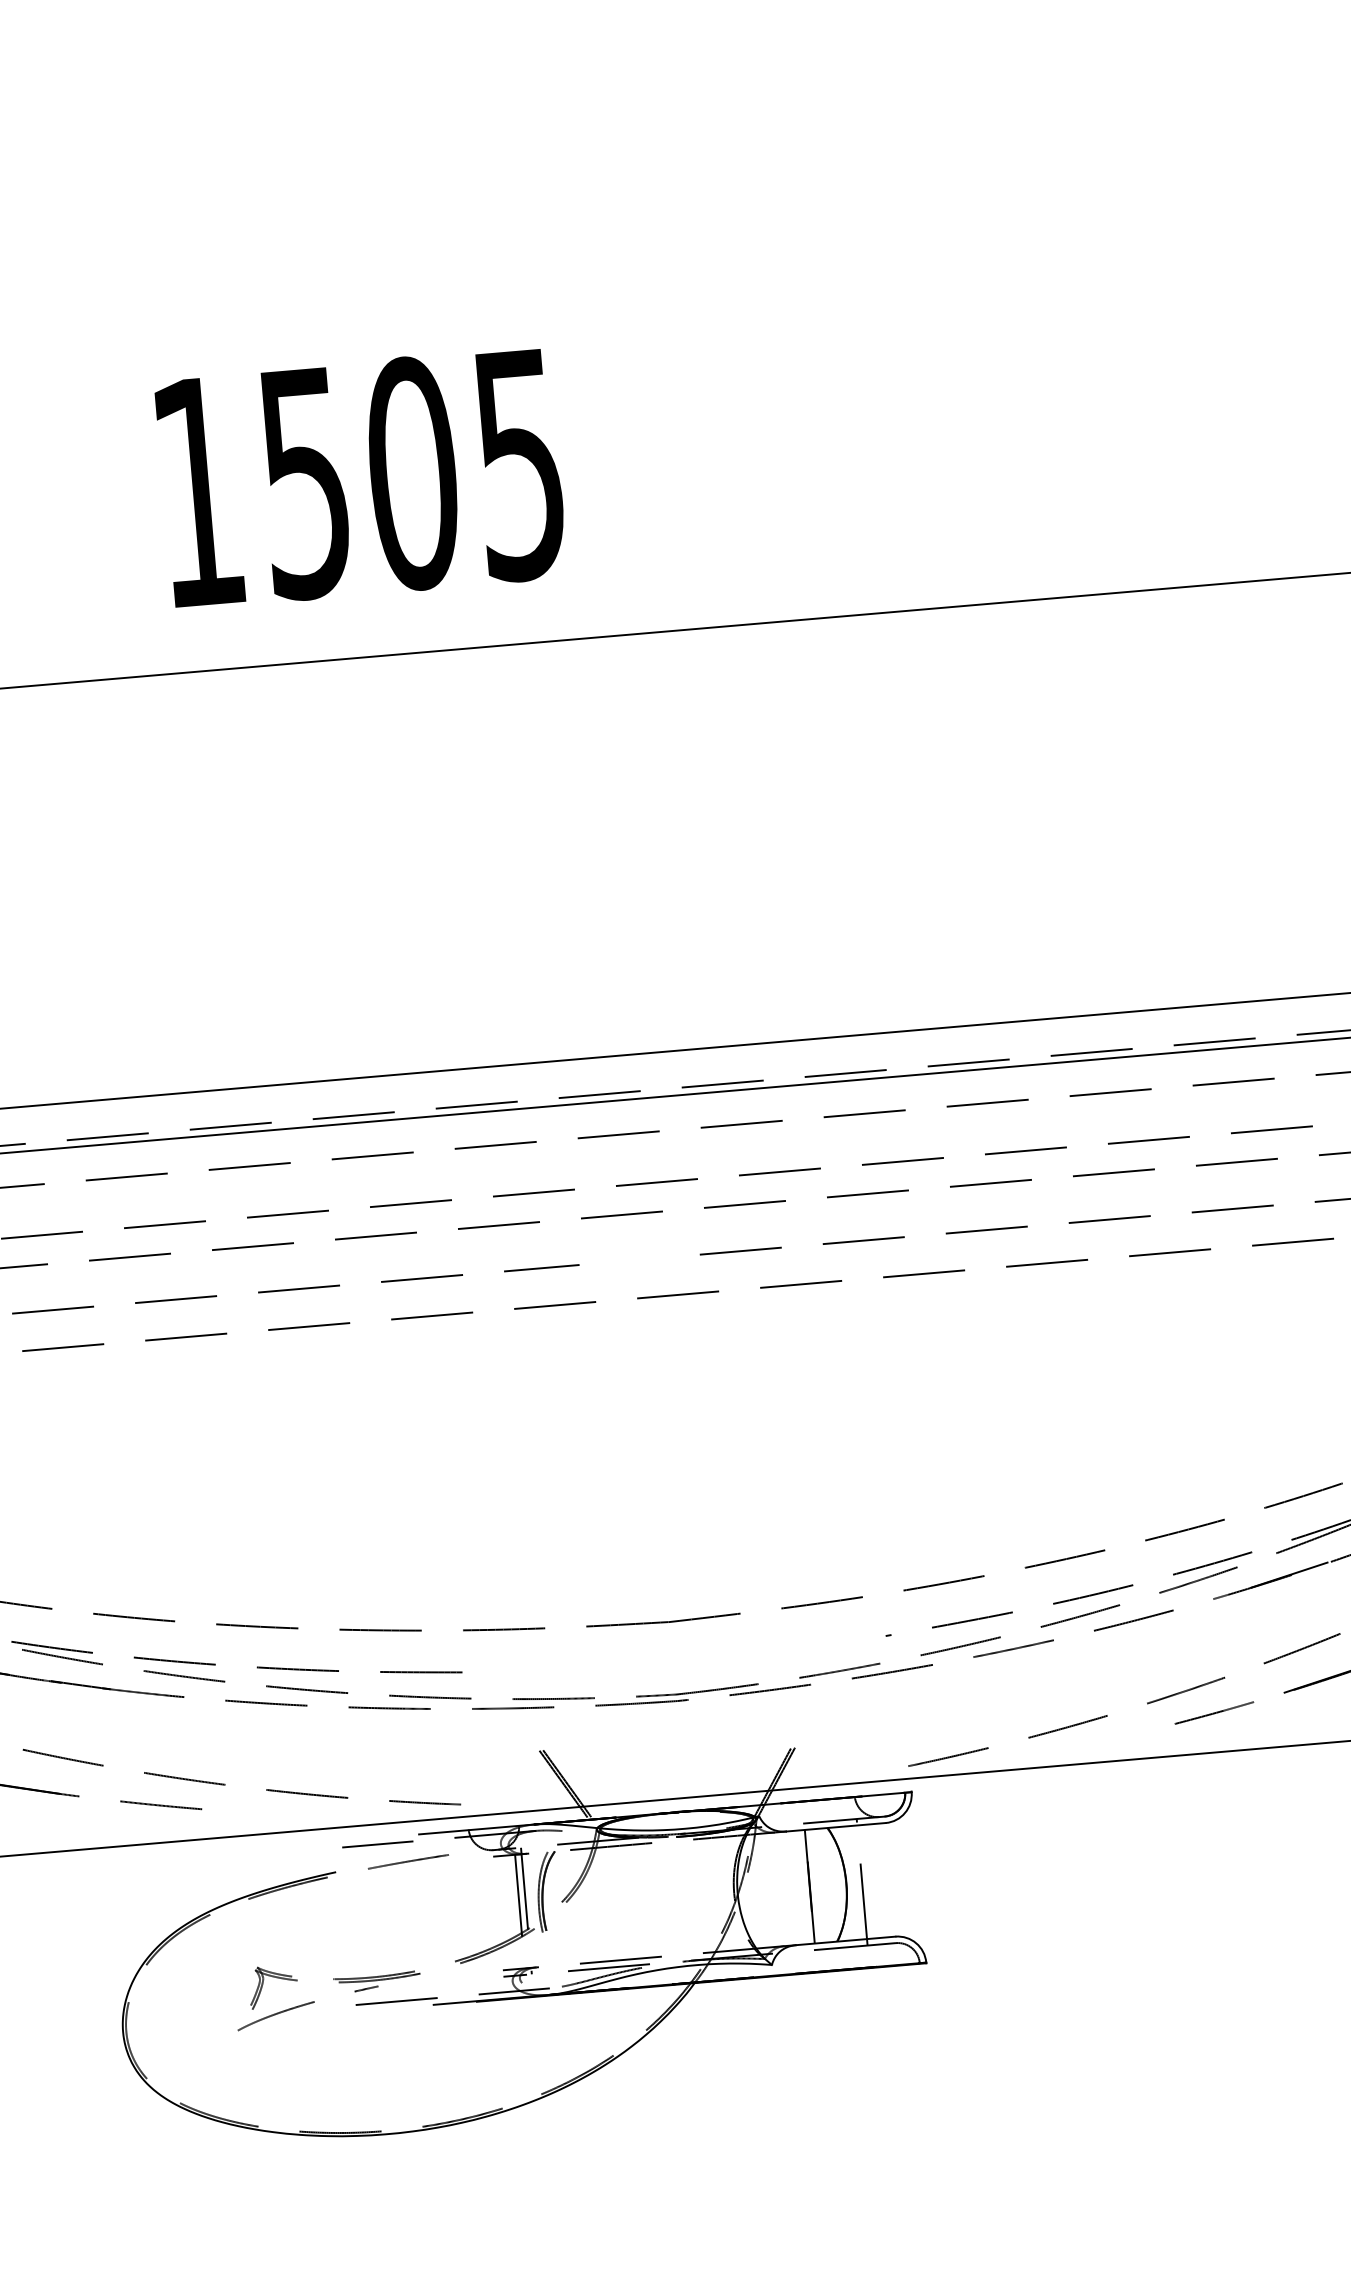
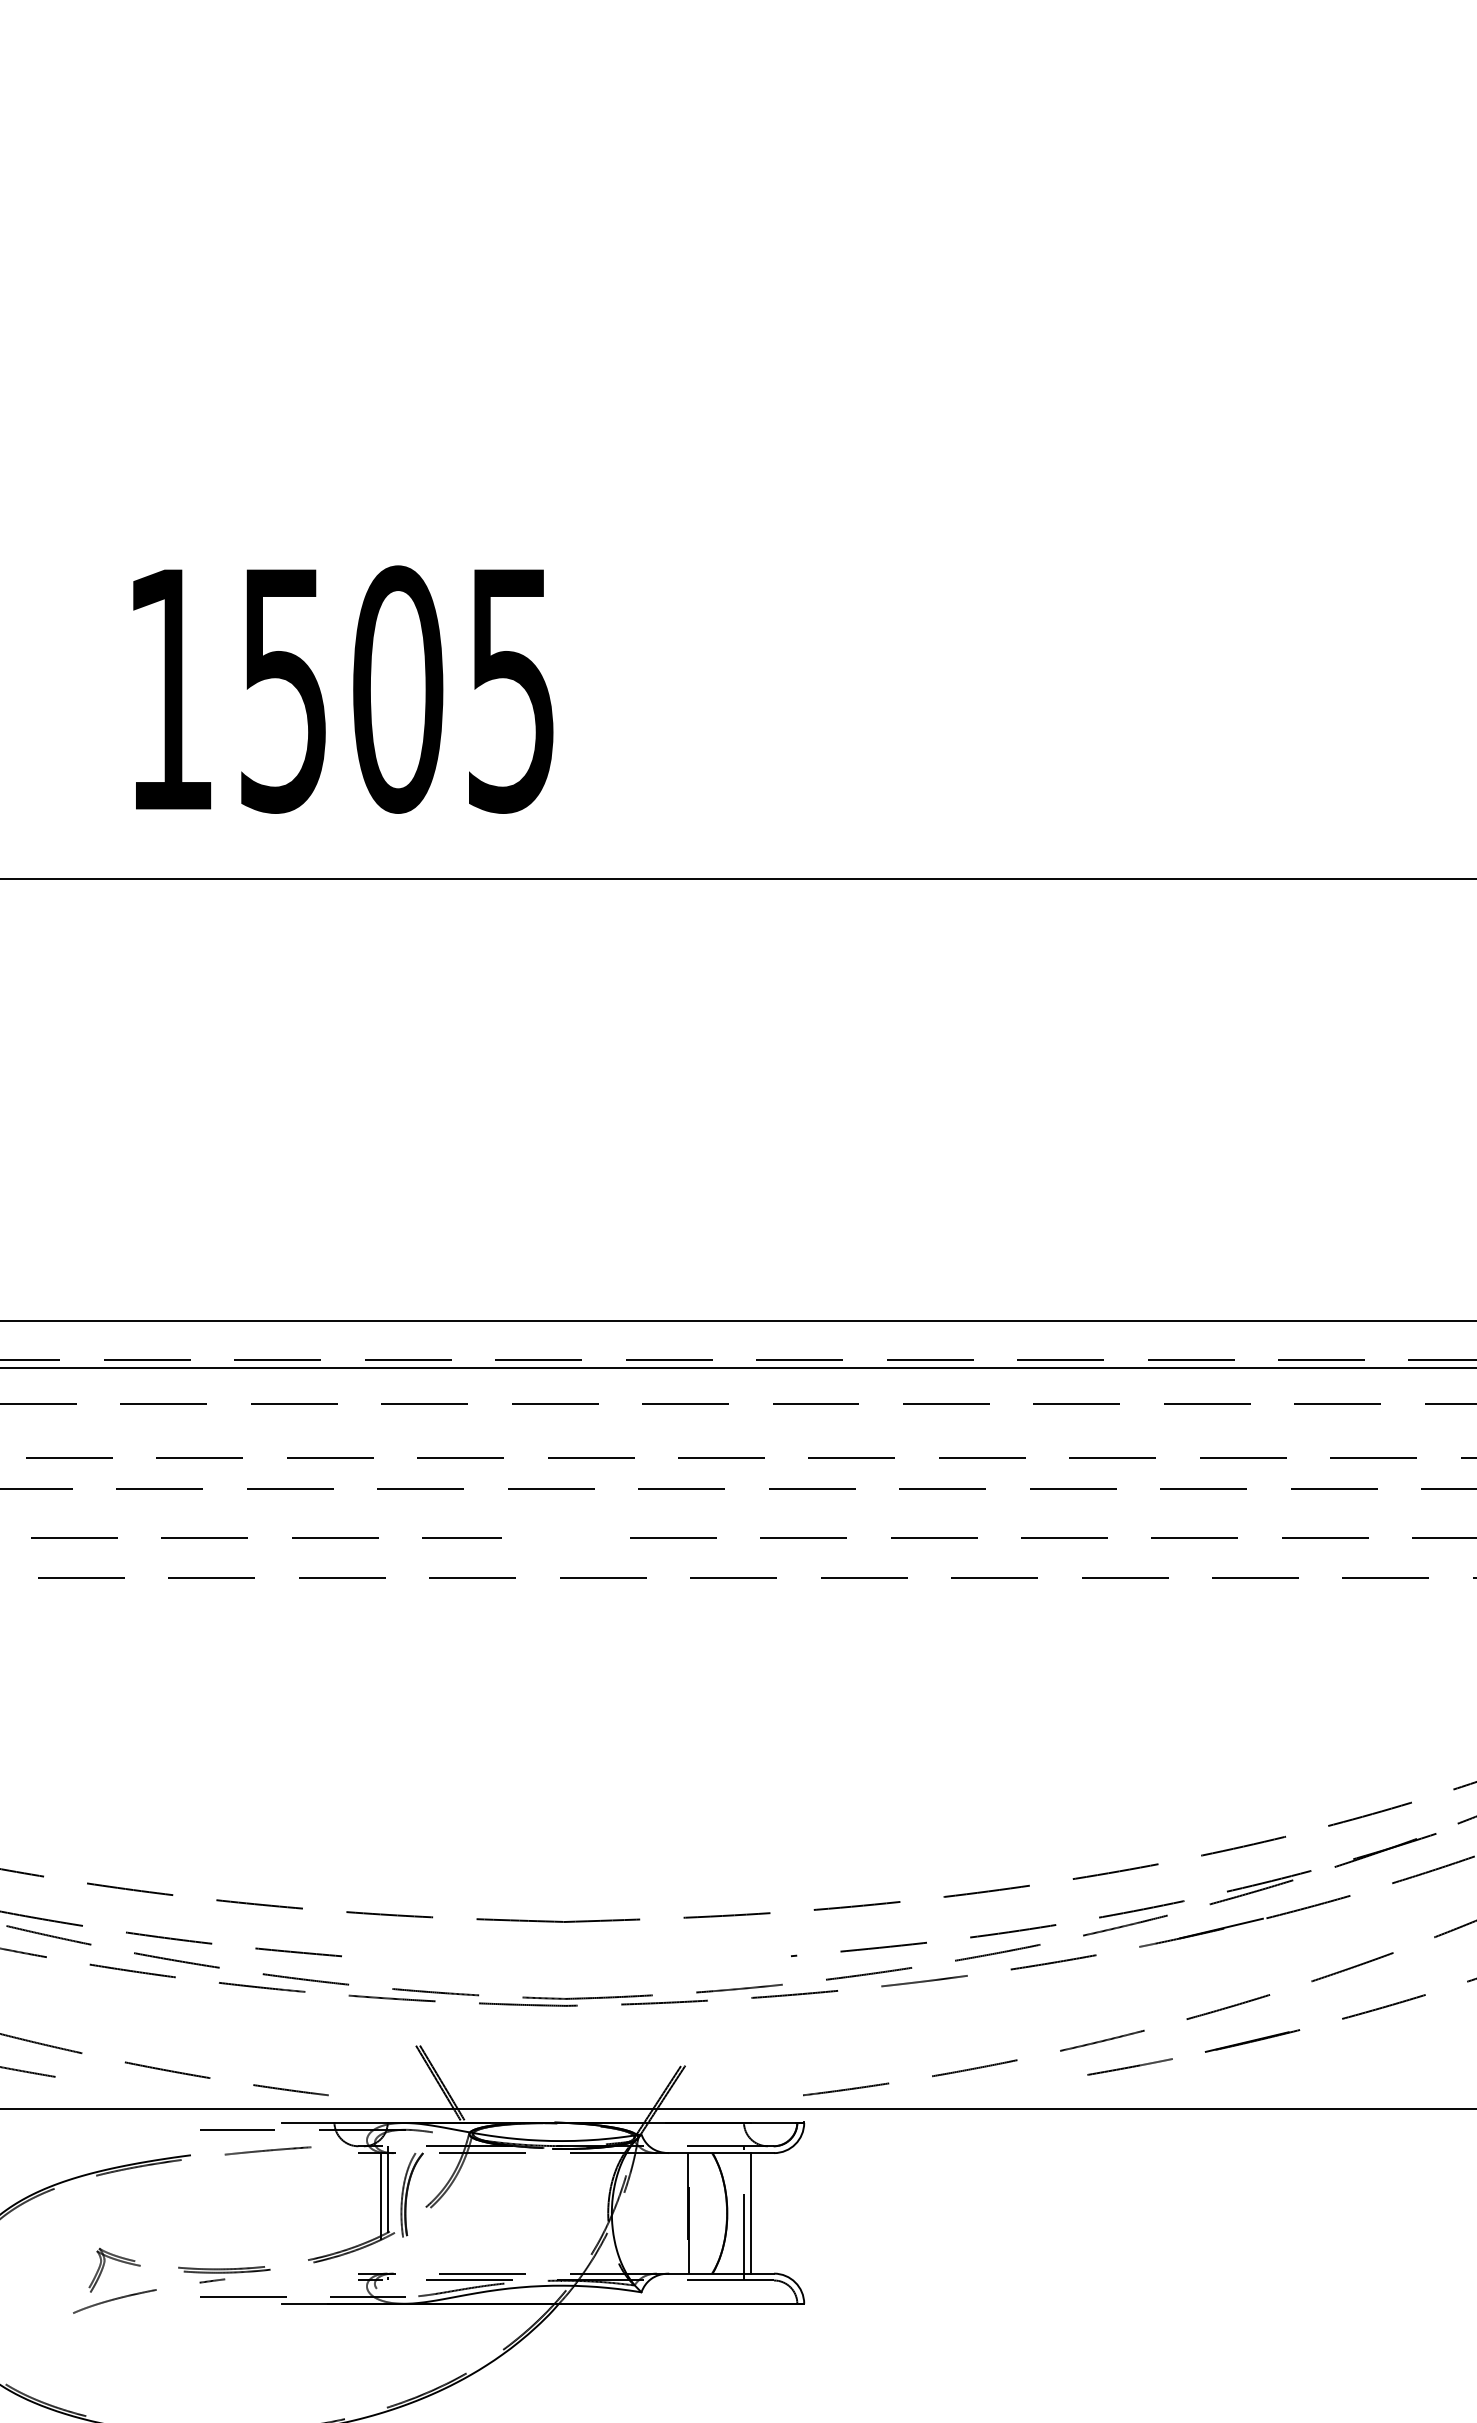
line: (868, 1881) -> (750, 2213), added

